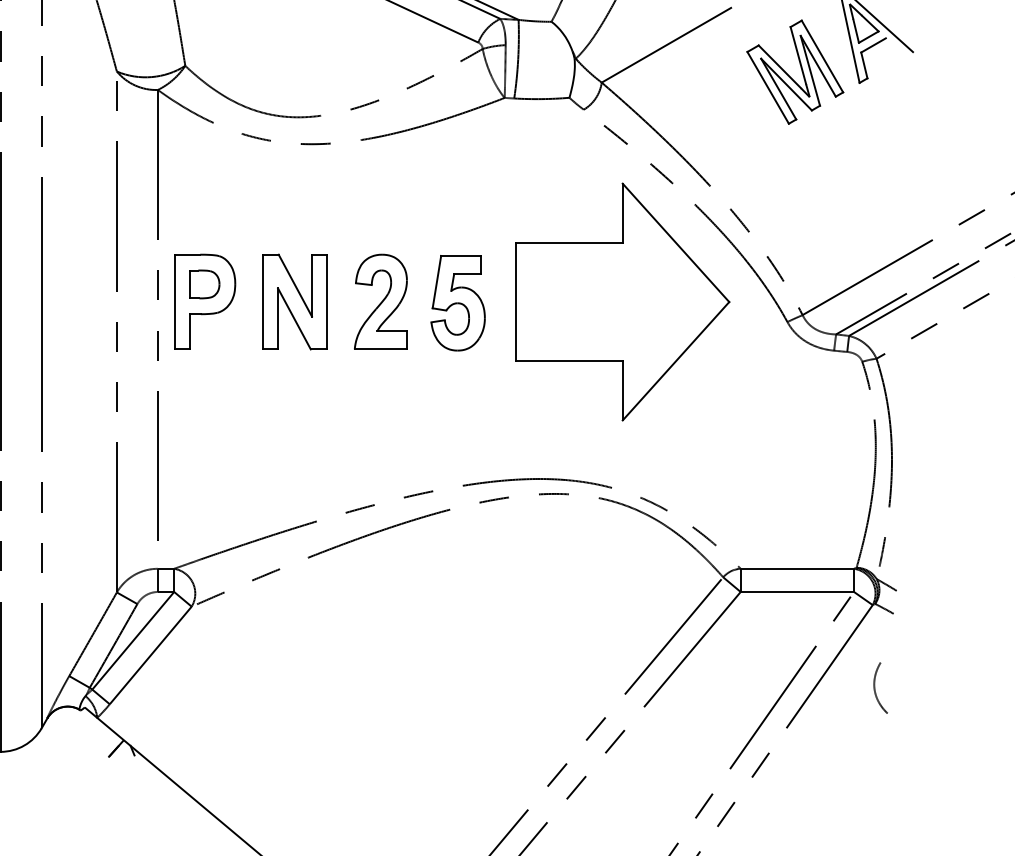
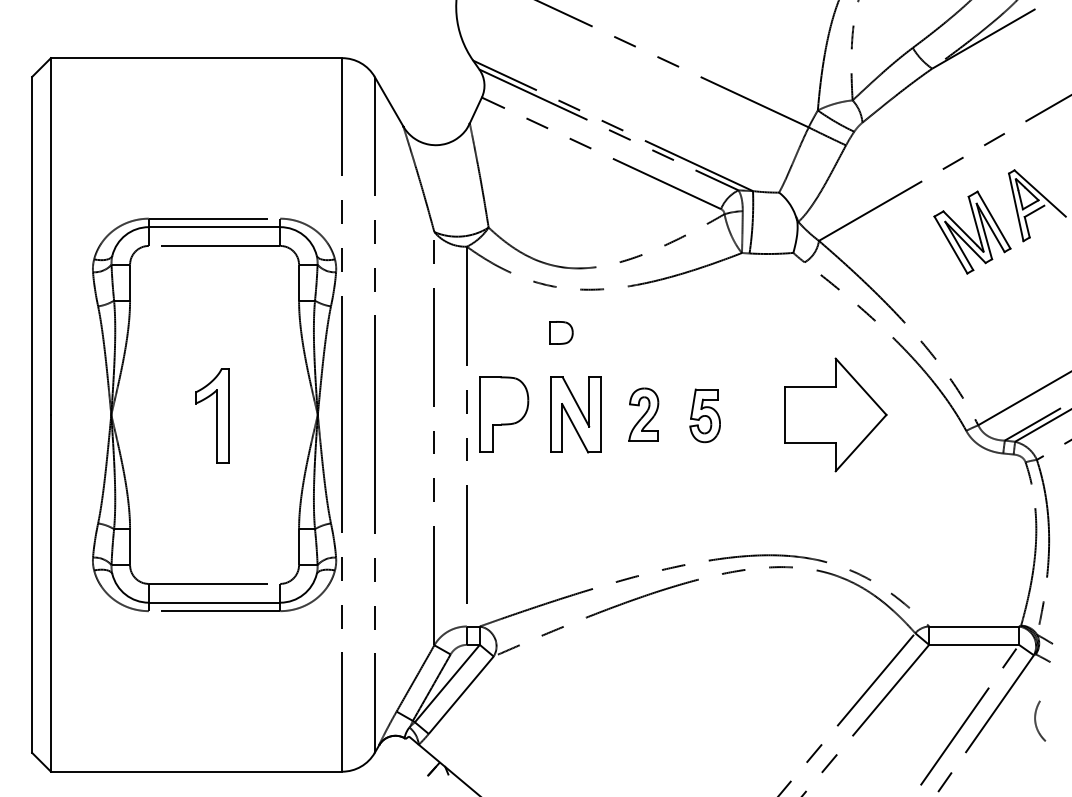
part: (205, 283) -> (561, 332), moved
part: (380, 301) -> (643, 414), size x0.7
part: (622, 301) -> (835, 414), size x0.6
part: (458, 302) -> (705, 415), size x0.7

